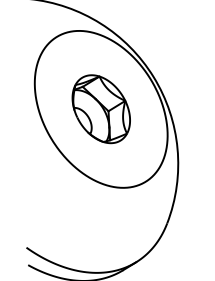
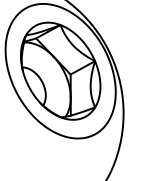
part: (101, 108) -> (60, 70), size x1.67

